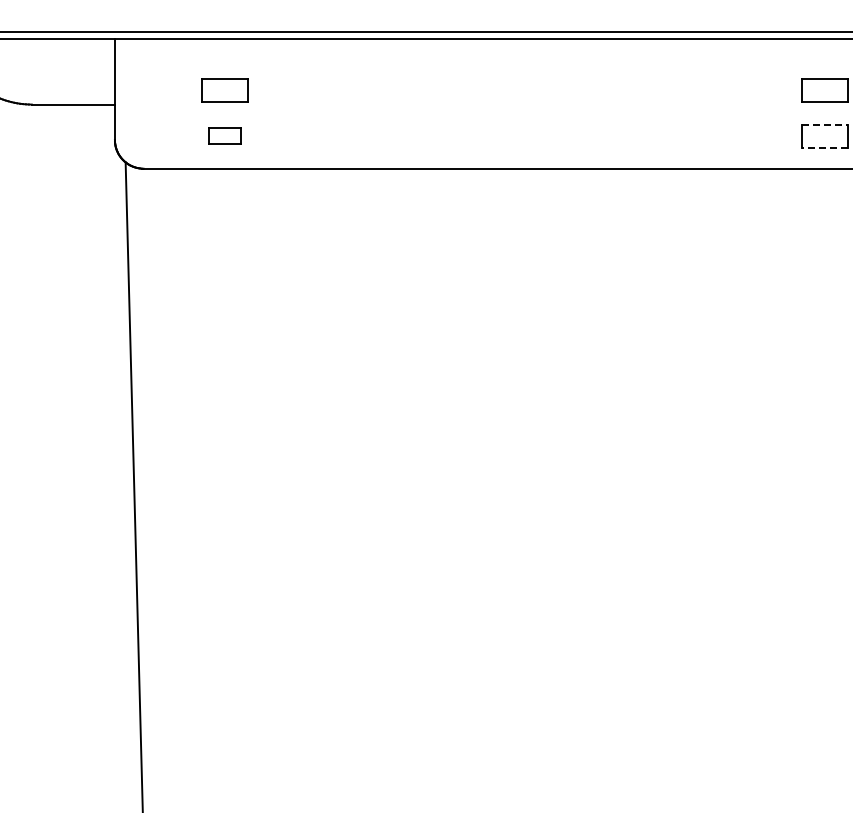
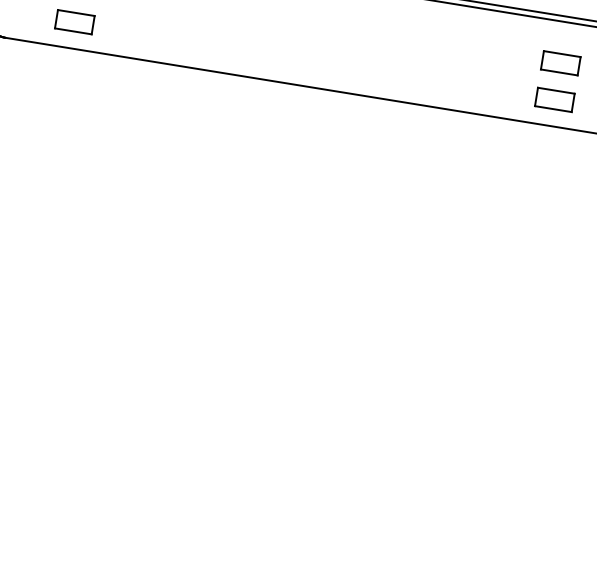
line: (824, 124) -> (556, 90), dashed -> solid
part: (224, 136) -> (74, 22), size x1.43
line: (824, 147) -> (553, 109), dashed -> solid

